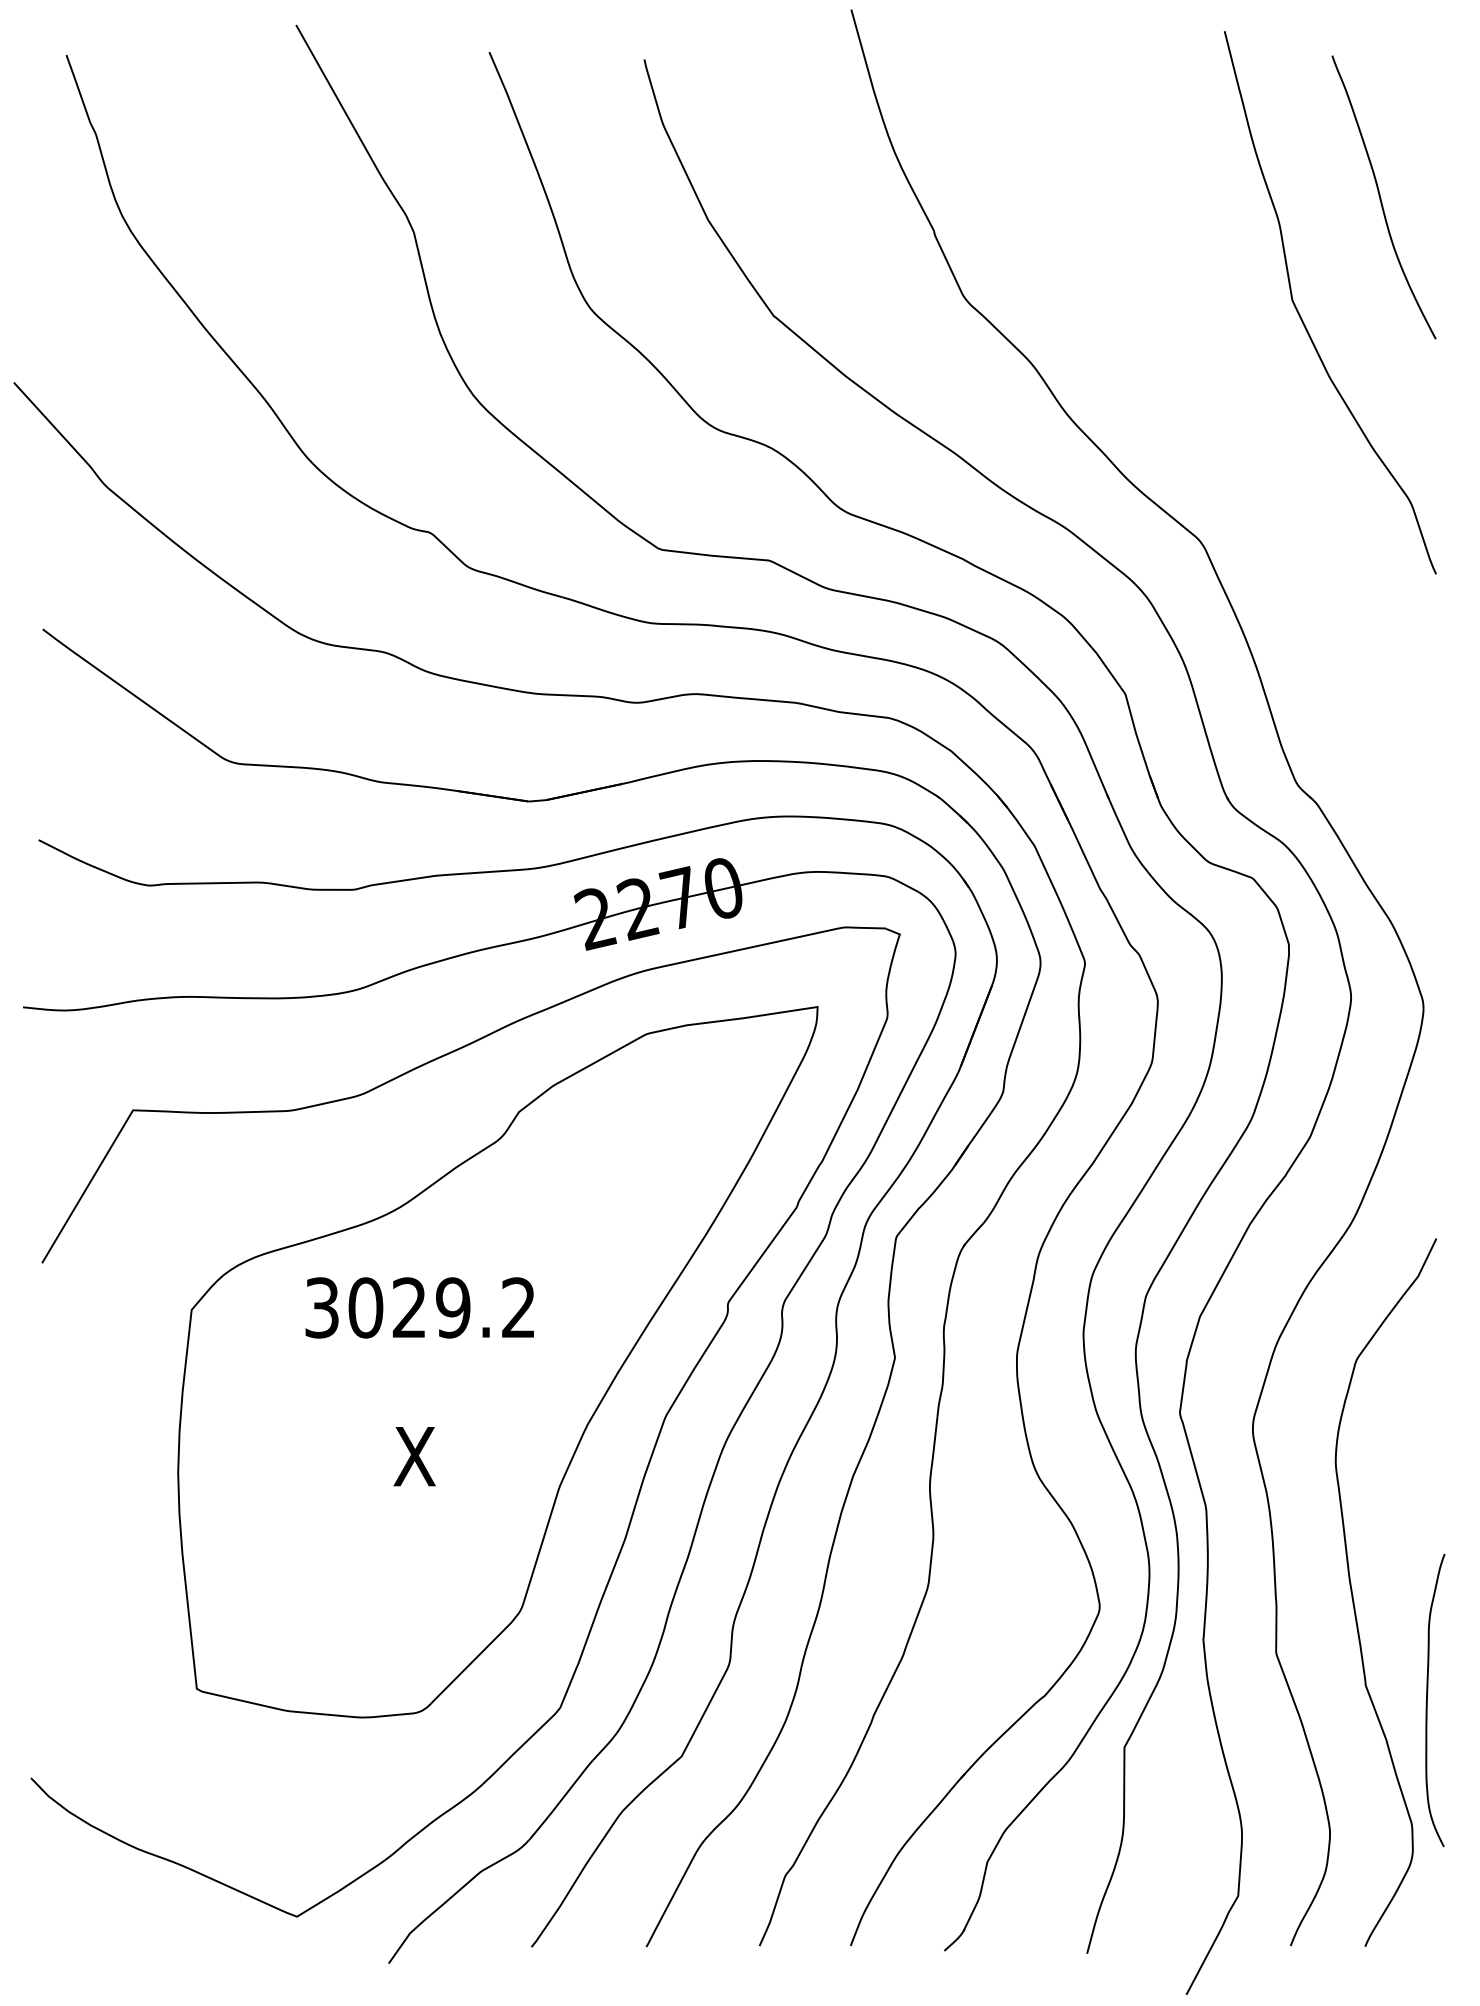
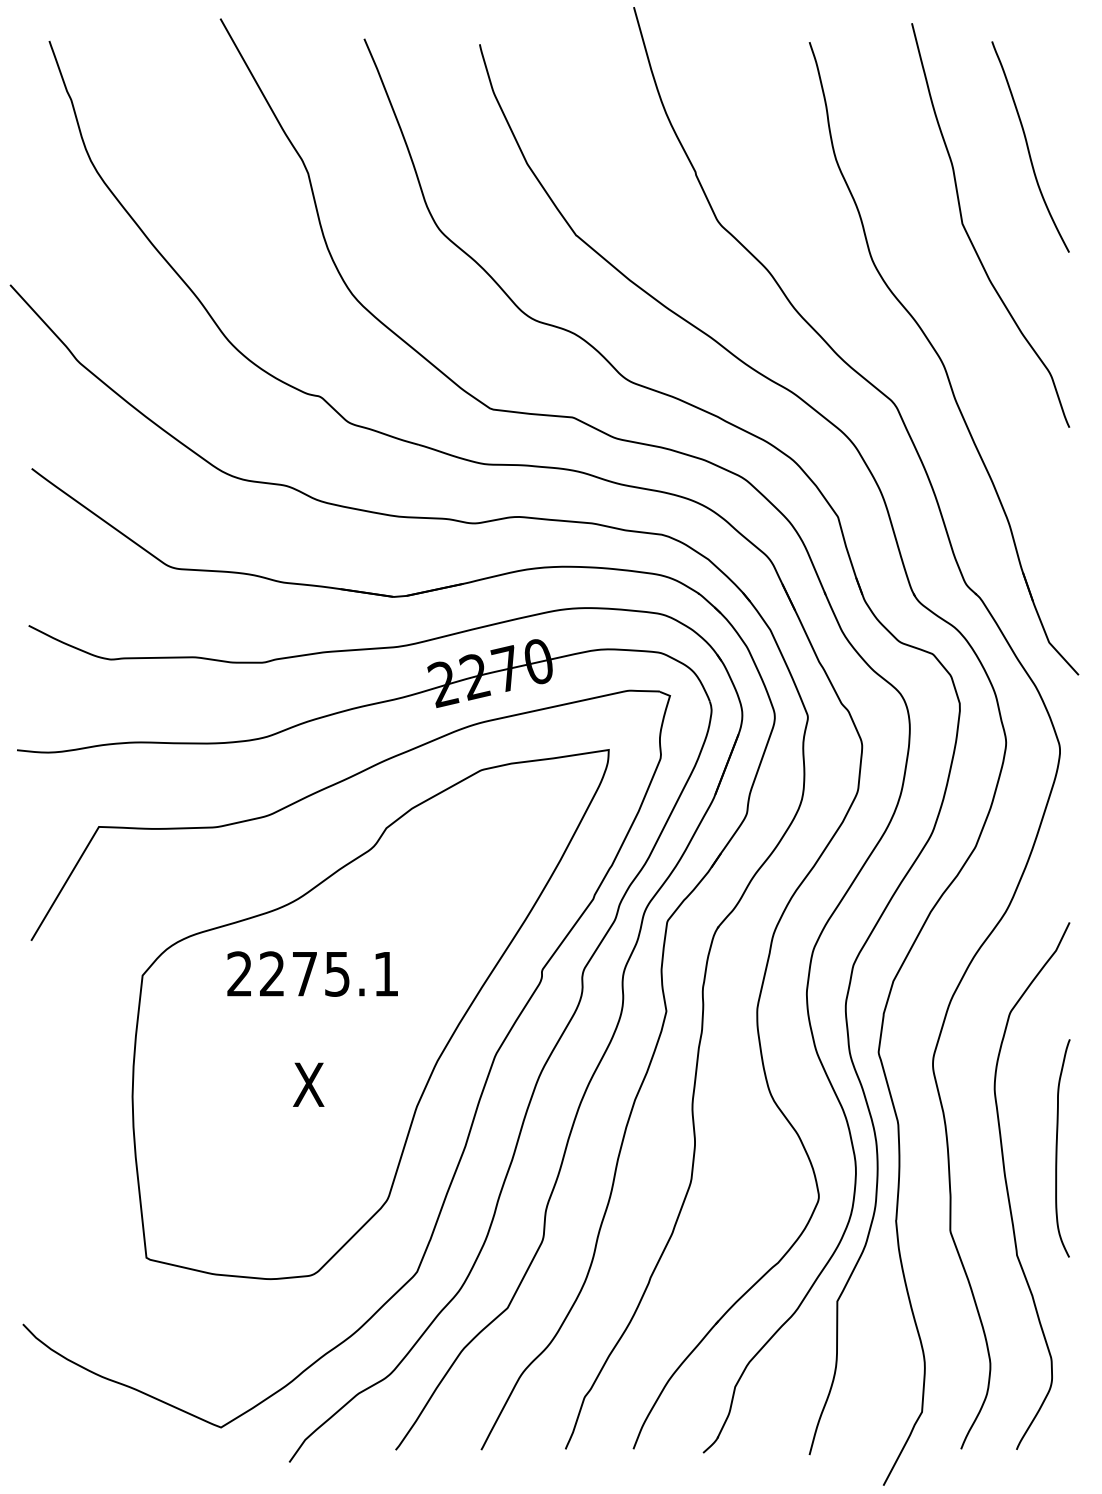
part: (1267, 481) -> (943, 358), added
text: (419, 1307) -> (312, 973), 3029.2 -> 2275.1
curve: (1428, 1700) -> (1057, 1148), moved

